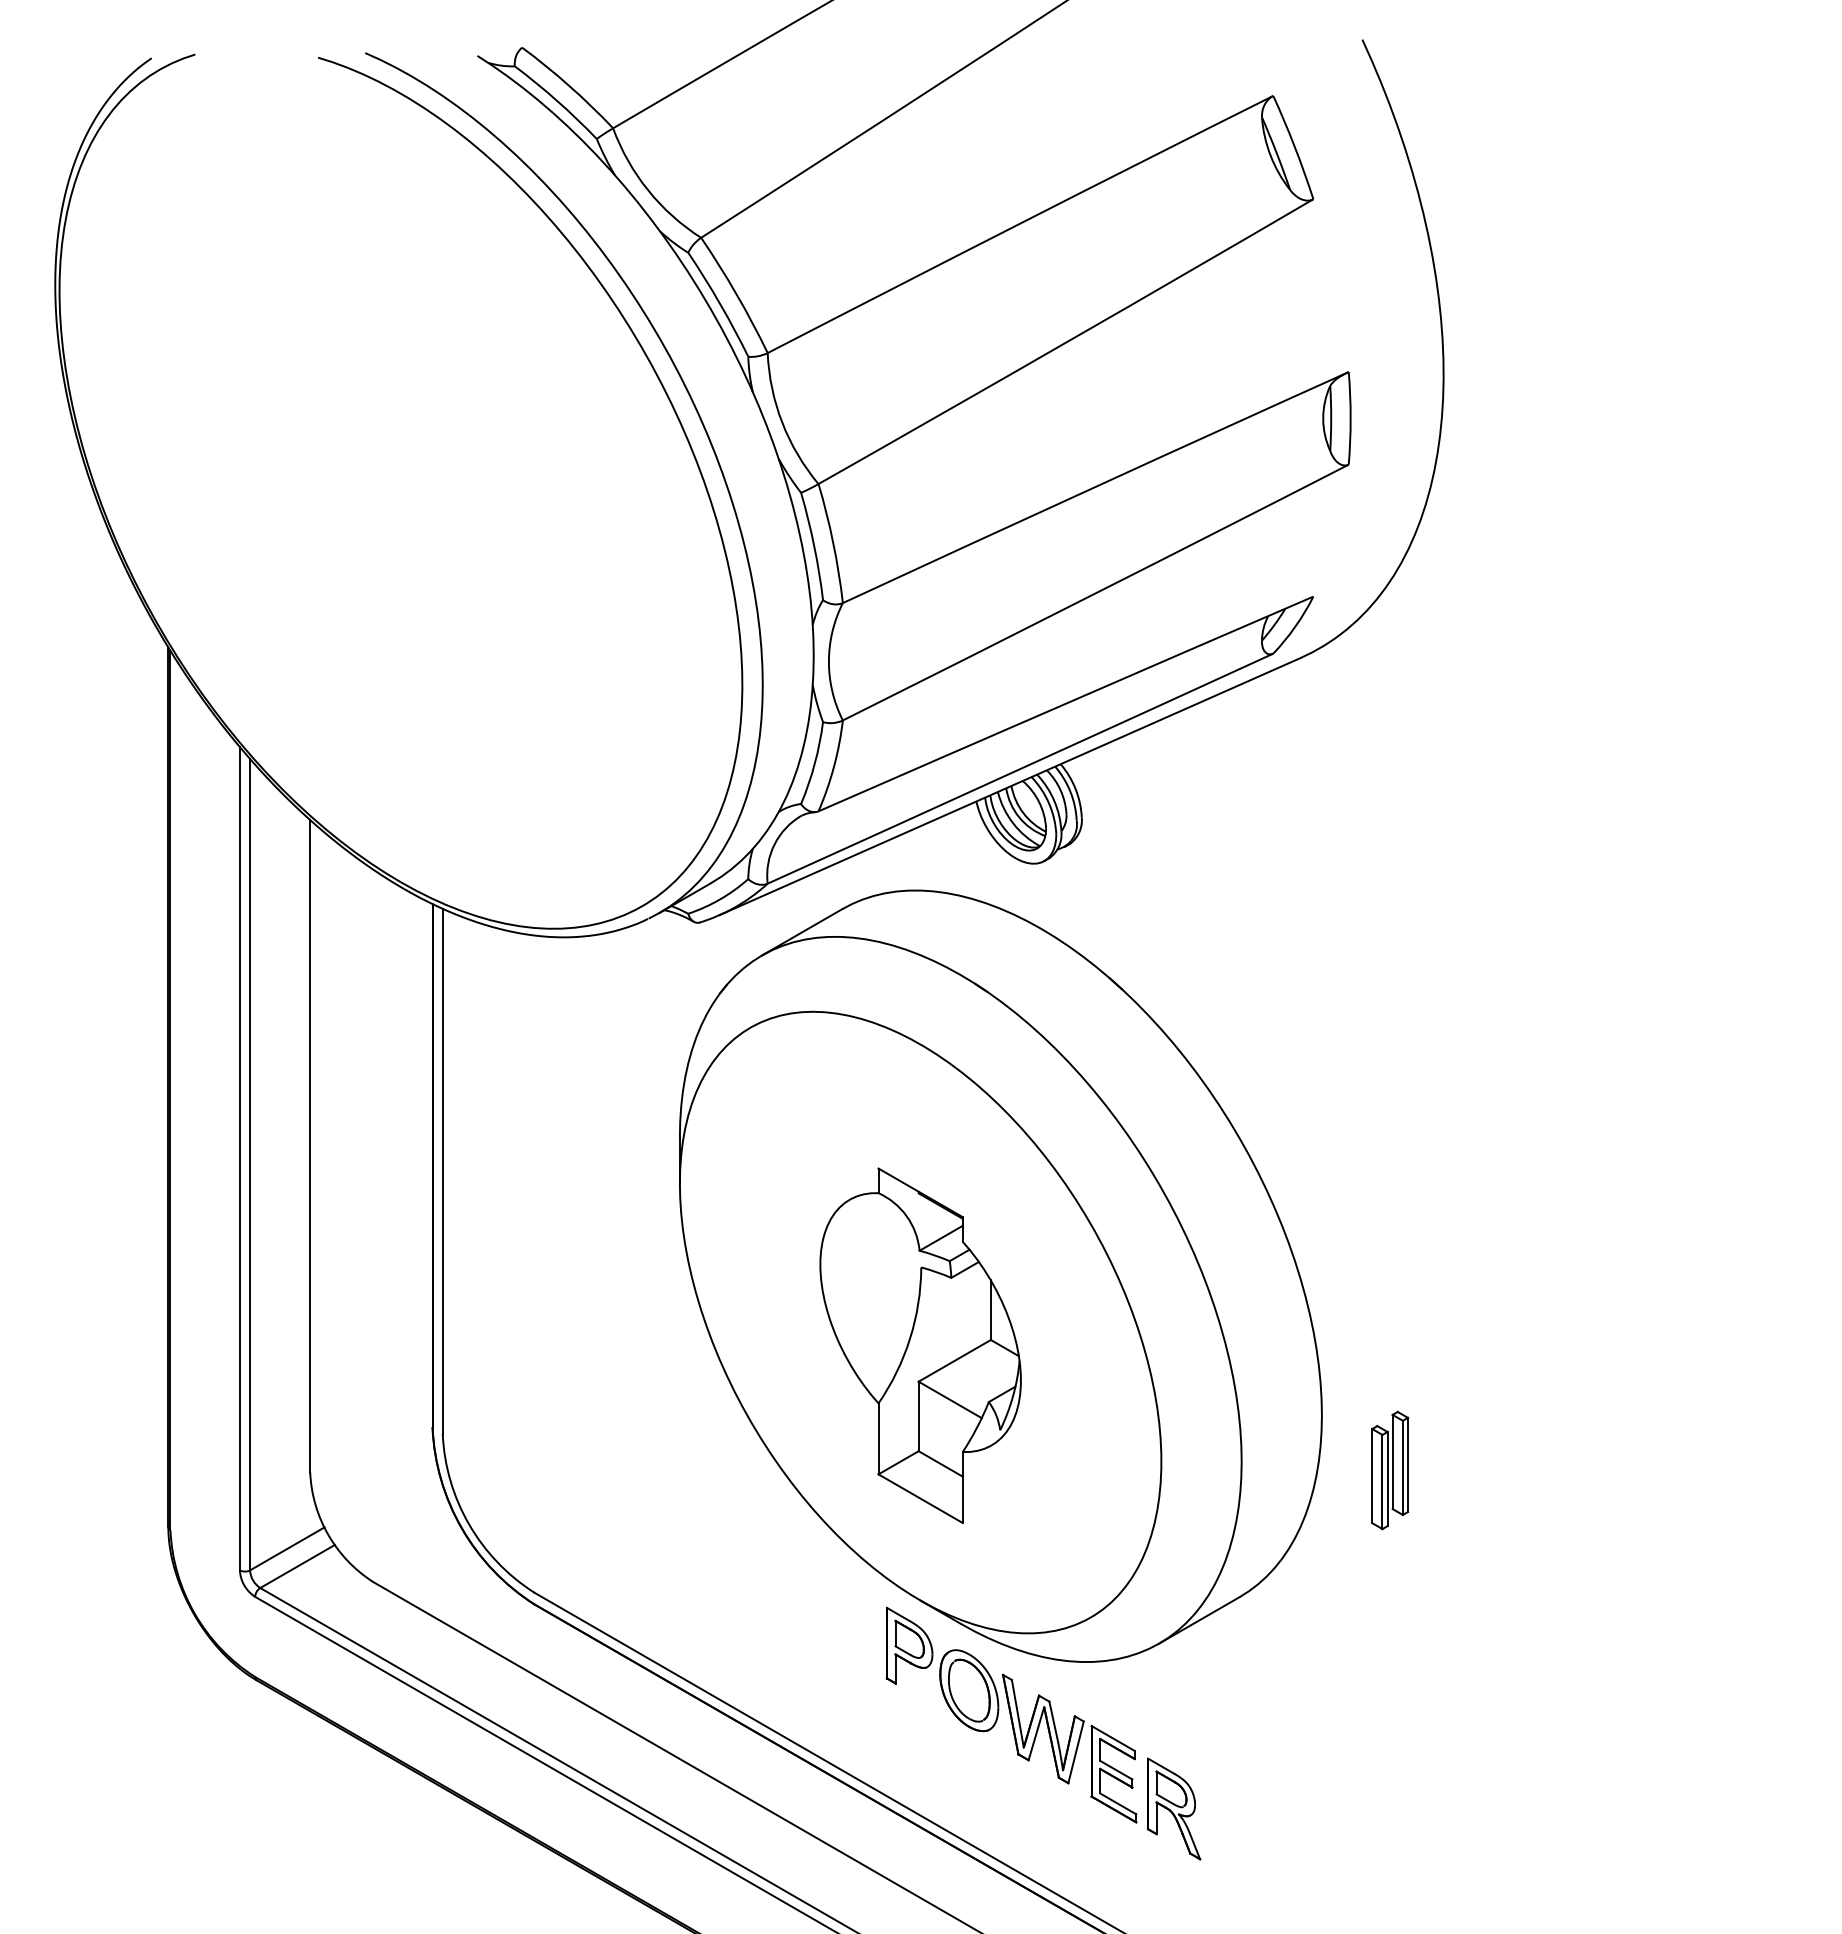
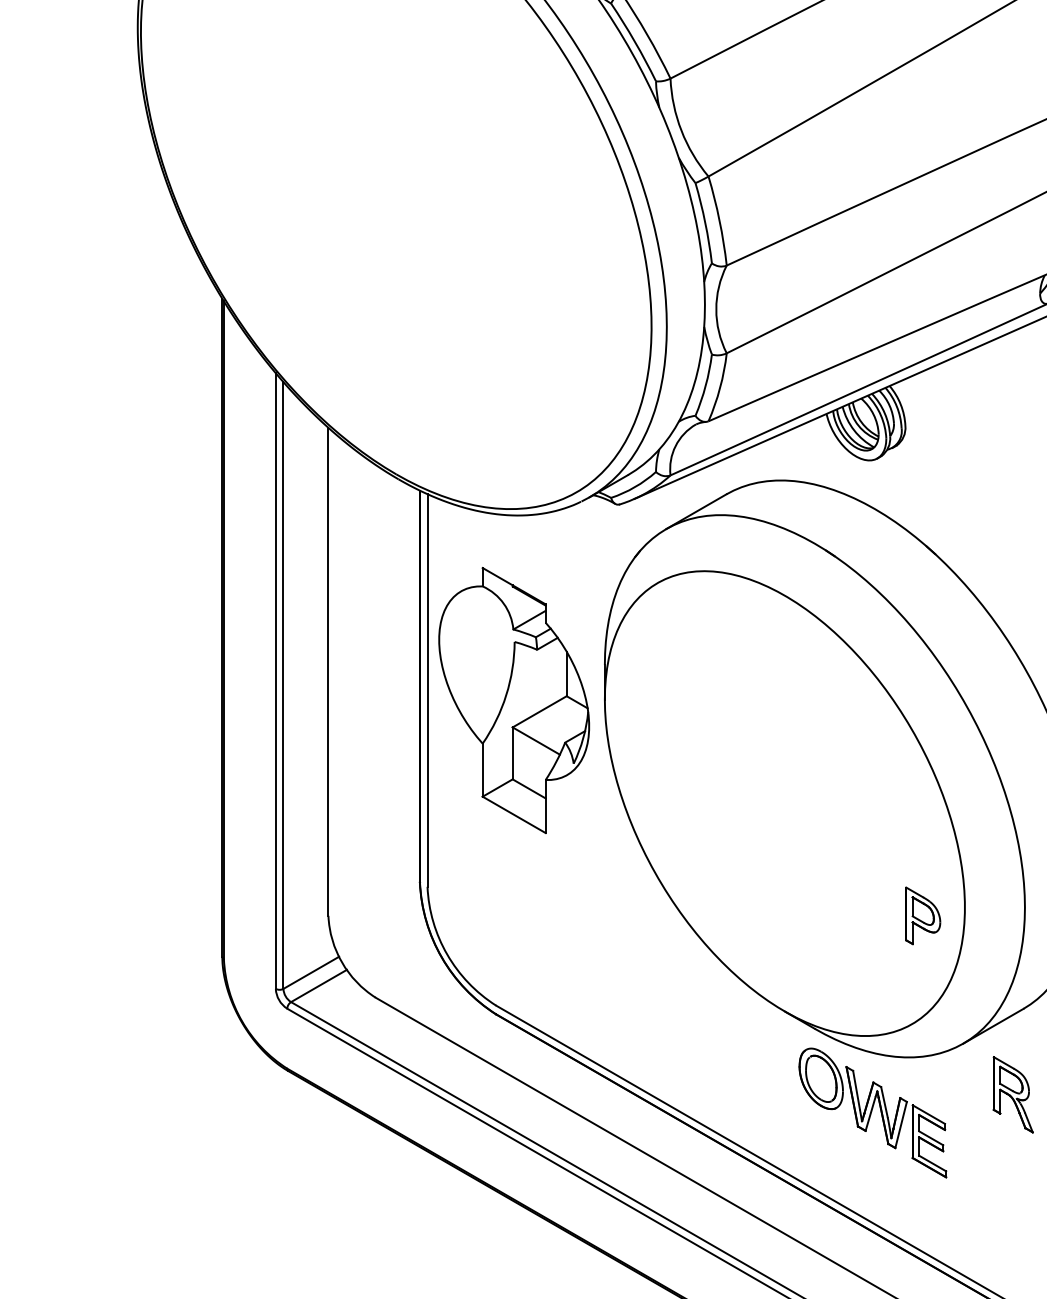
part: (920, 1345) -> (514, 700), moved
part: (909, 1645) -> (923, 915), moved
part: (1173, 1808) -> (1012, 1094), moved

